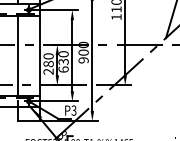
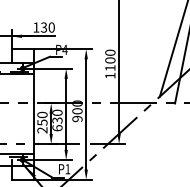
line: (17, 54) -> (11, 113), removed
text: (48, 63) -> (42, 122), 280 -> 250
text: (73, 110) -> (67, 169), P3 -> P1

